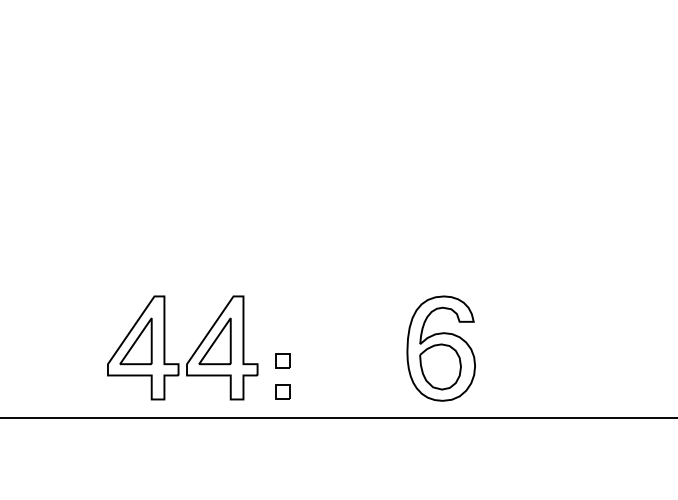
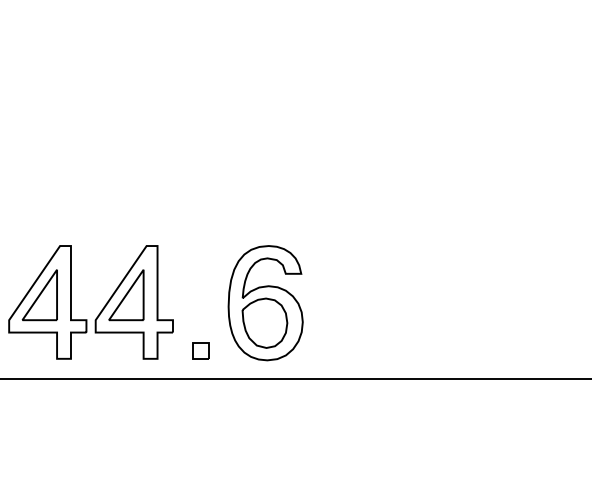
part: (440, 348) -> (264, 303), moved
part: (282, 360) -> (200, 316), removed

